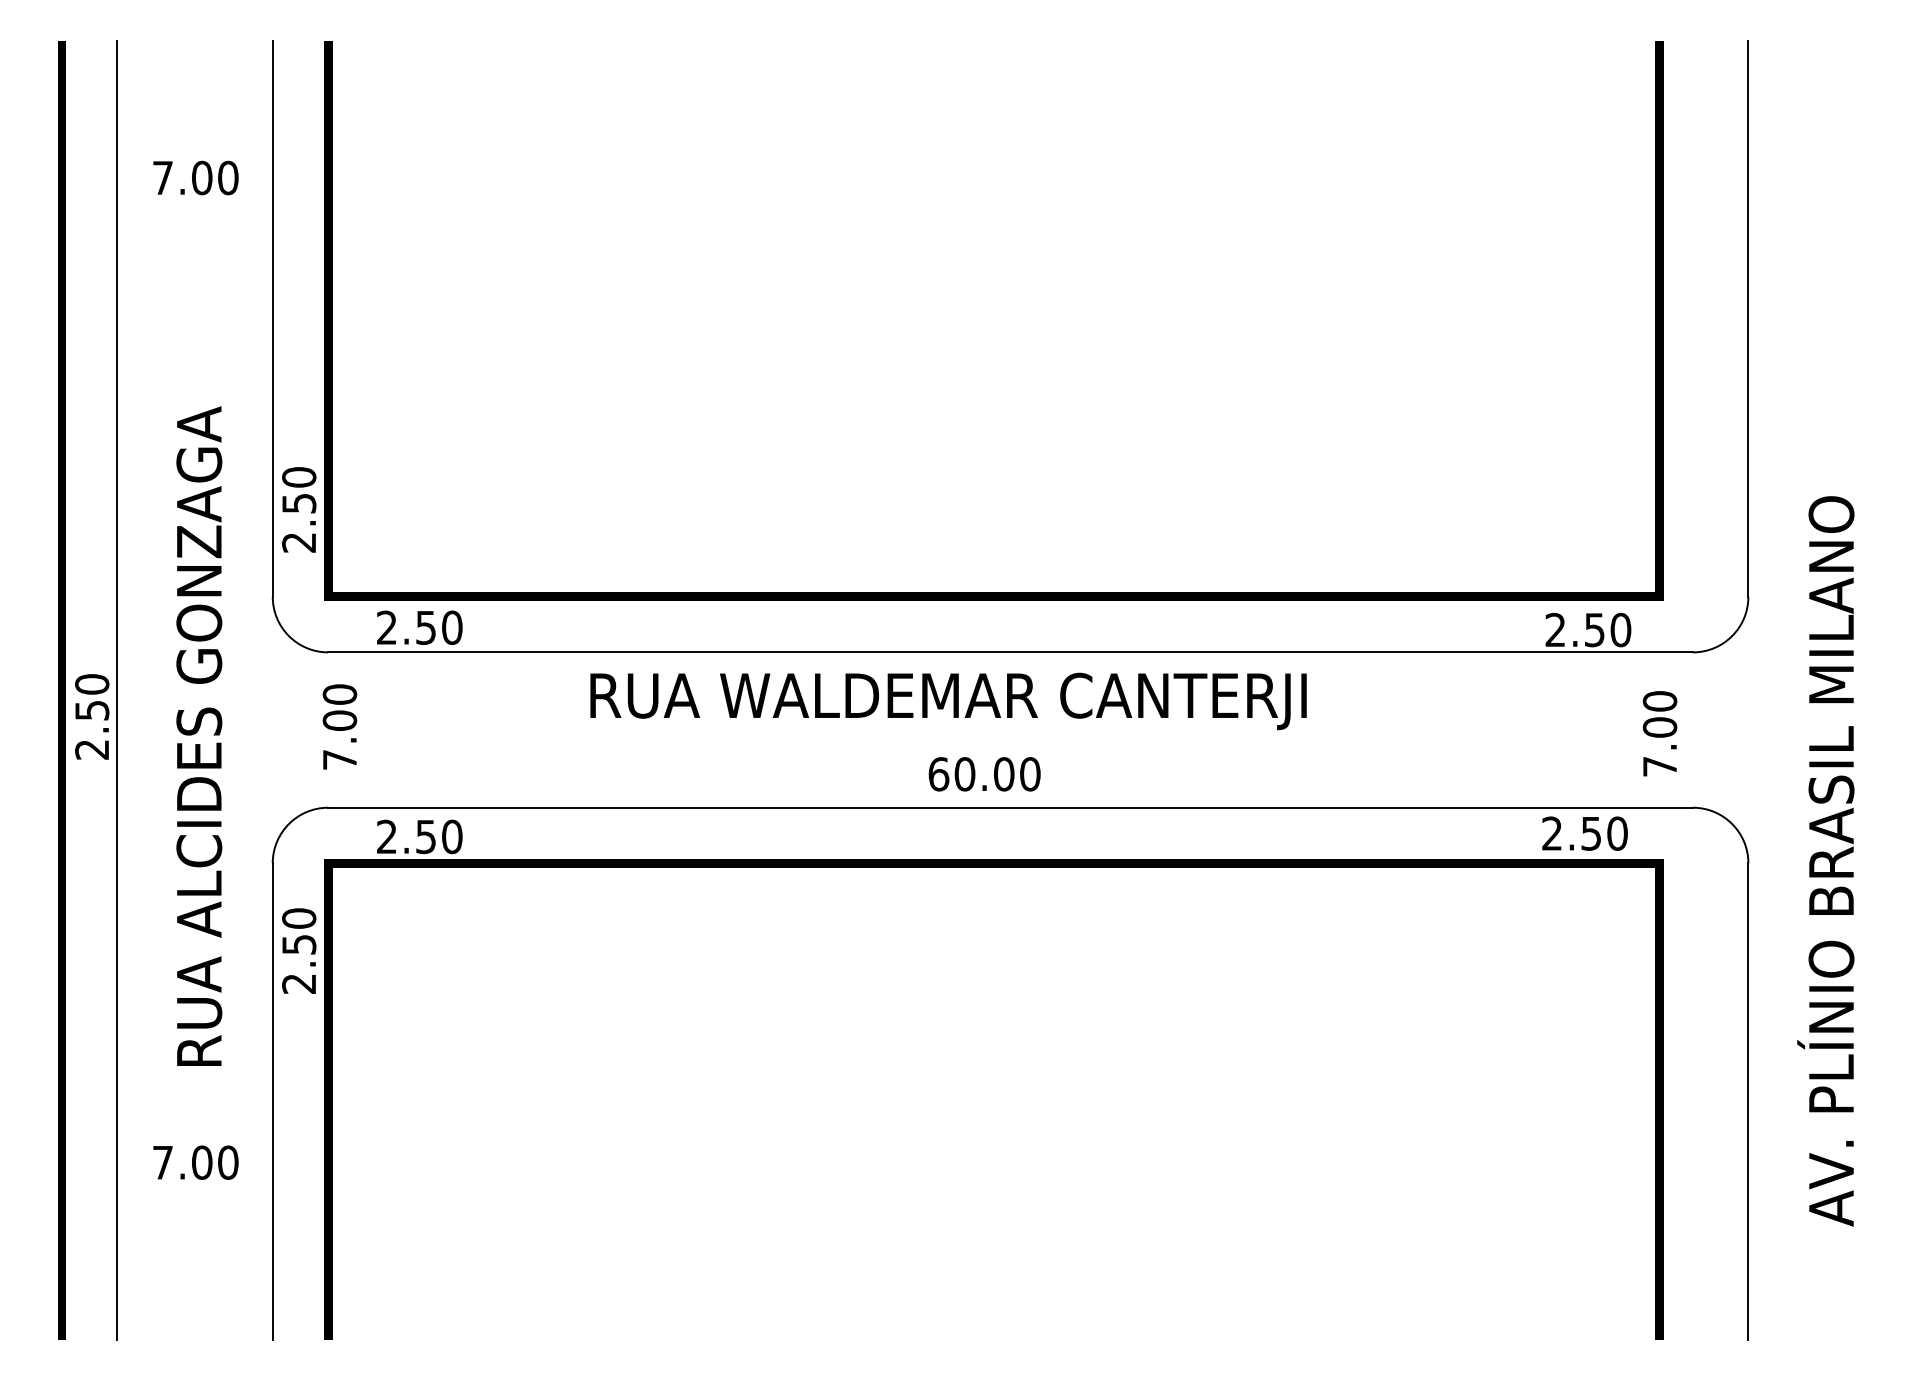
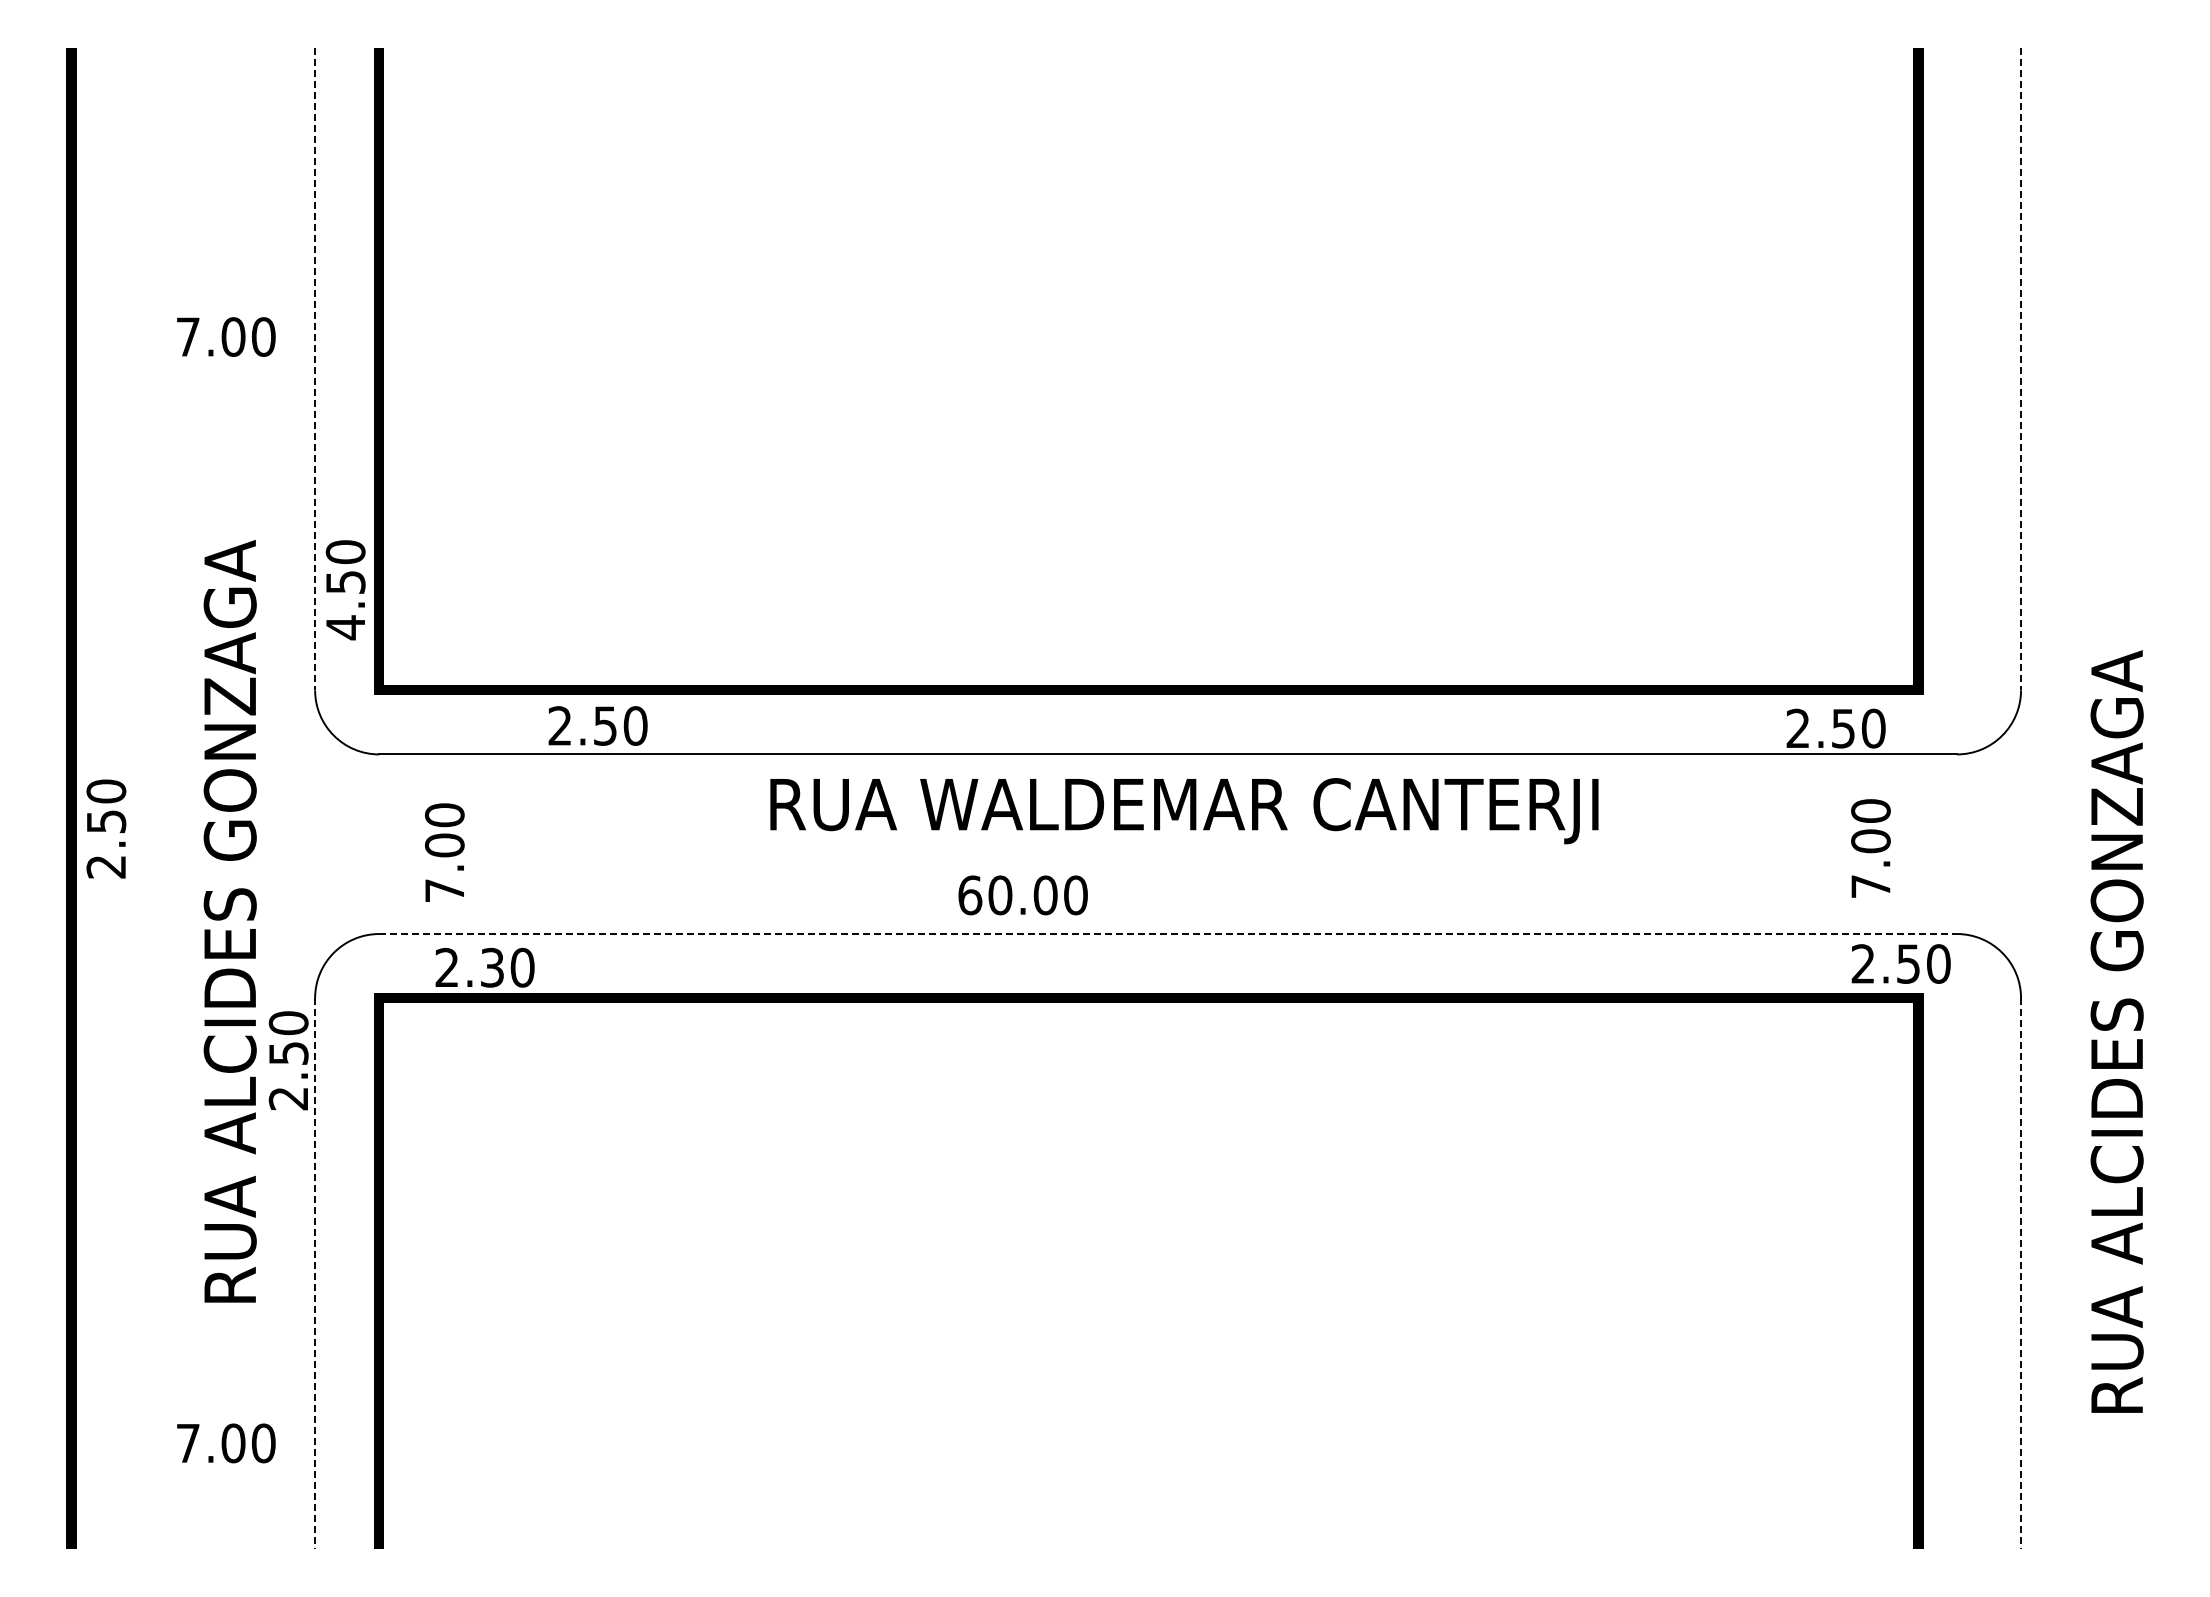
text: (196, 177) -> (226, 336), moved
line: (273, 319) -> (315, 369), solid -> dashed
line: (1748, 319) -> (2021, 369), solid -> dashed
text: (298, 542) -> (344, 627), 2.50 -> 4.50
text: (419, 627) -> (597, 725), moved
line: (117, 690) -> (135, 798), removed
text: (948, 701) -> (1184, 811), moved
text: (339, 726) -> (444, 852), moved
text: (1659, 733) -> (1870, 848), moved
text: (198, 736) -> (229, 921), moved
text: (984, 774) -> (1022, 895), moved
line: (1010, 808) -> (1168, 934), solid -> dashed
text: (1584, 833) -> (1900, 963), moved
text: (426, 836) -> (492, 967), 2.50 -> 2.30
text: (1825, 860) -> (2110, 995), AV. PLÍNIO BRASIL MILANO -> RUA ALCIDES GONZAGA
text: (299, 950) -> (288, 1060), moved
line: (273, 1102) -> (315, 1274), solid -> dashed
line: (1748, 1102) -> (2021, 1274), solid -> dashed
text: (196, 1162) -> (226, 1443), moved

